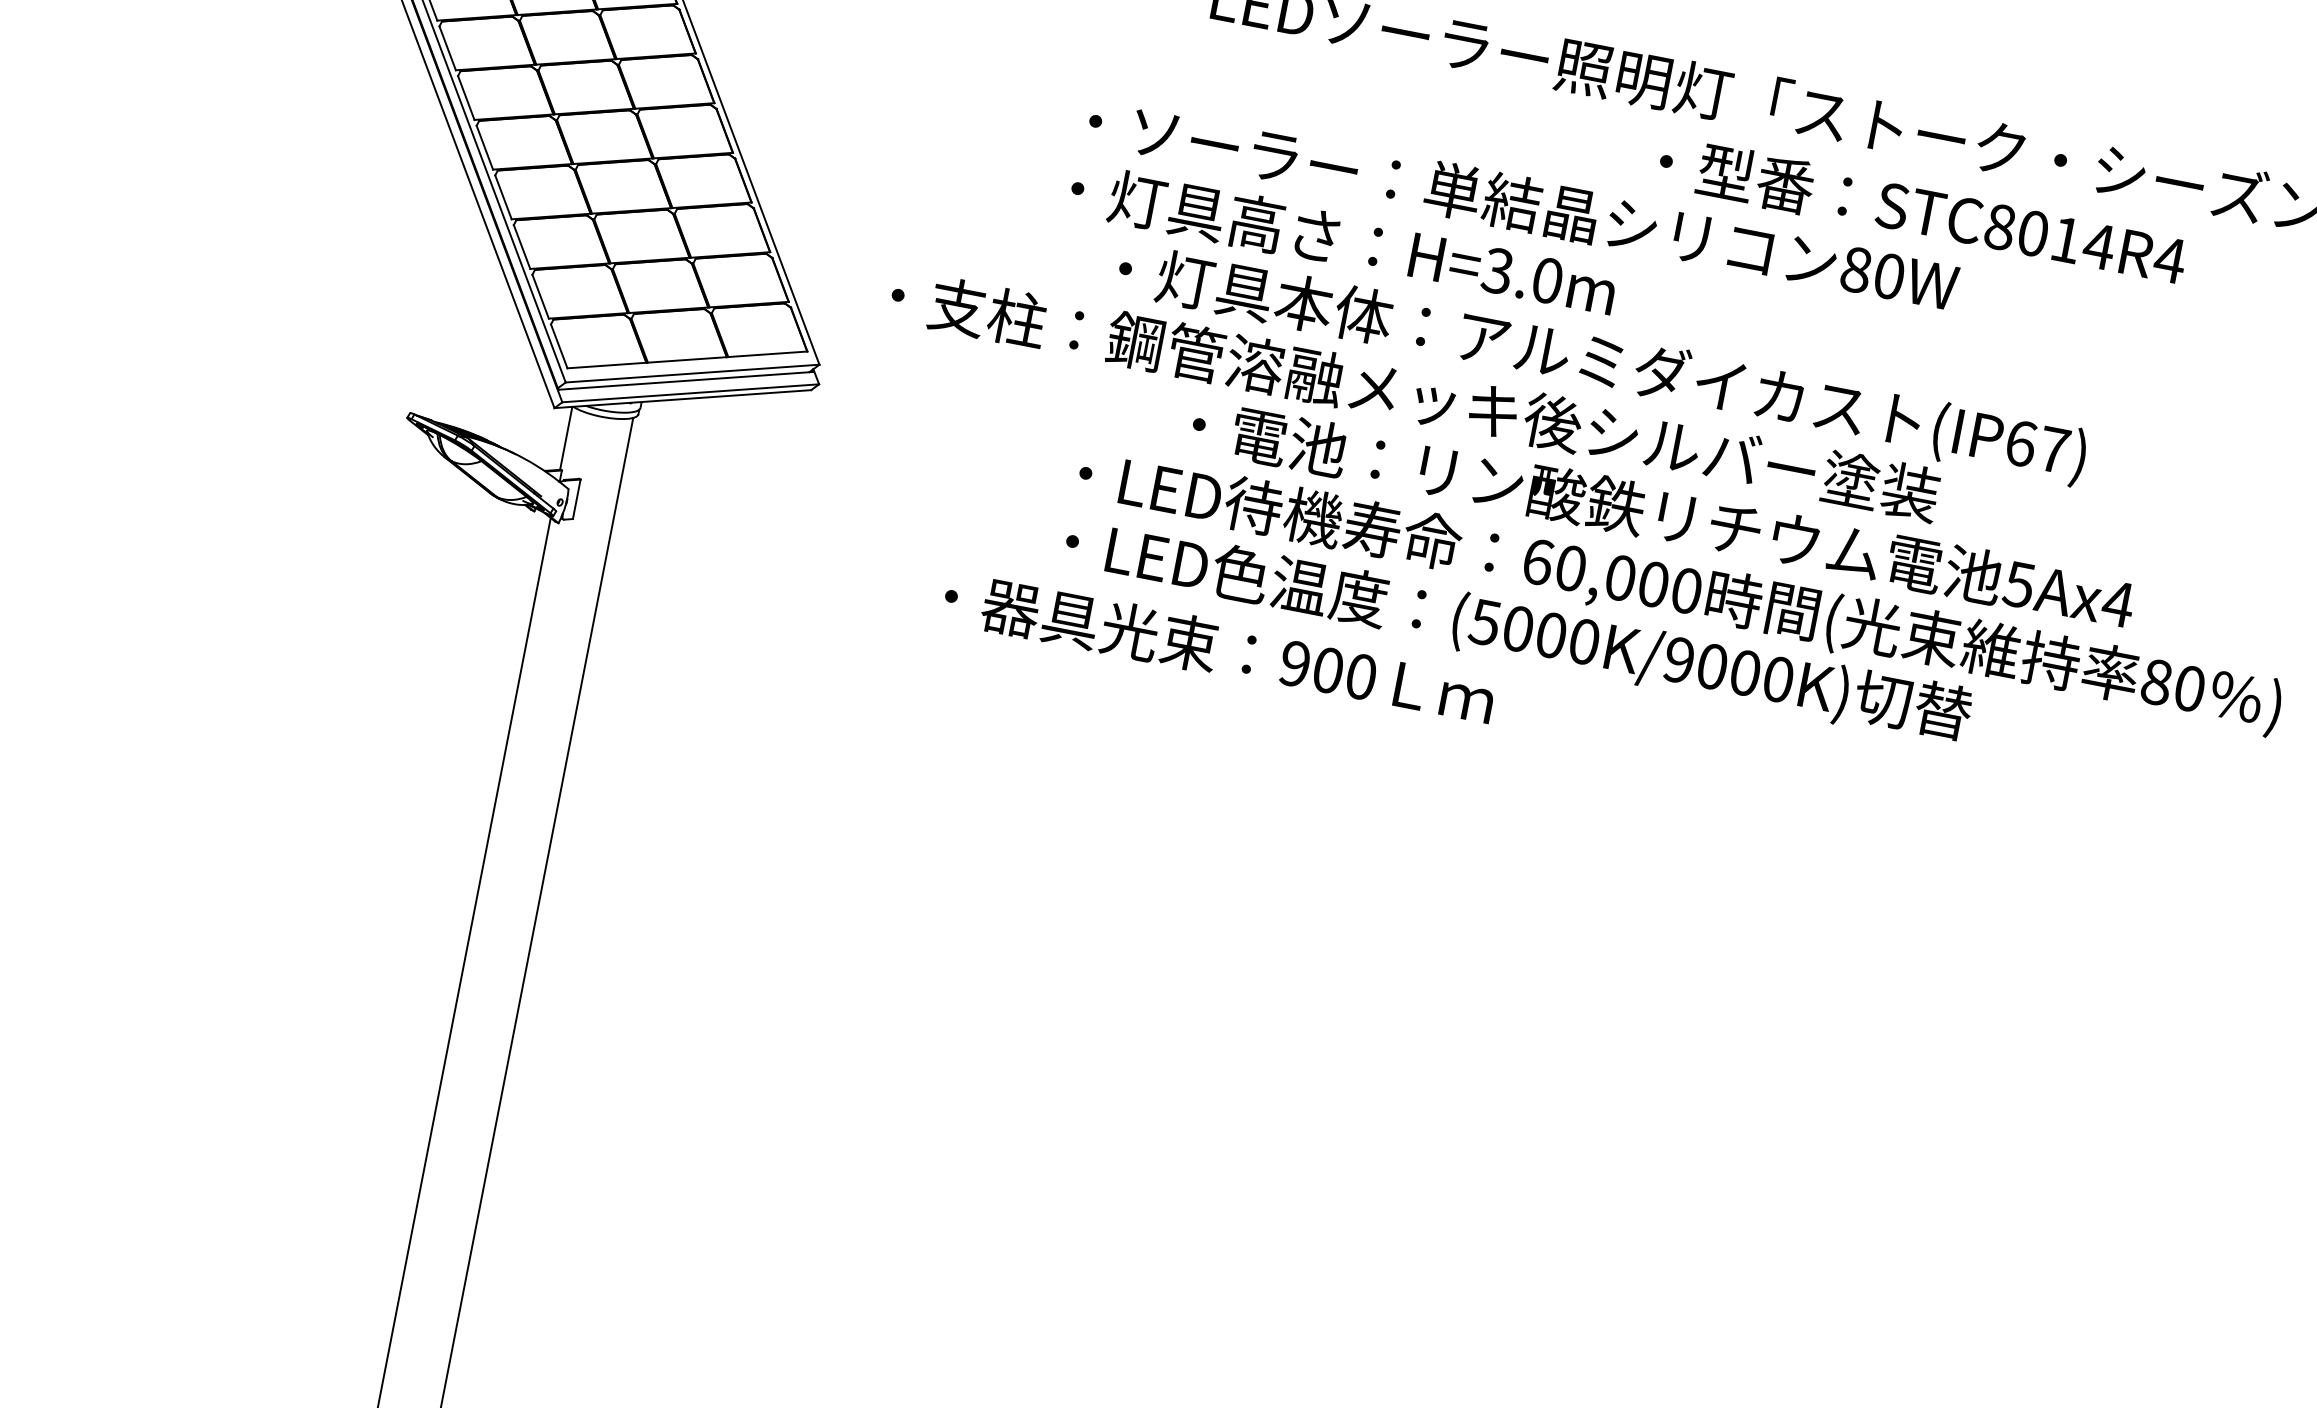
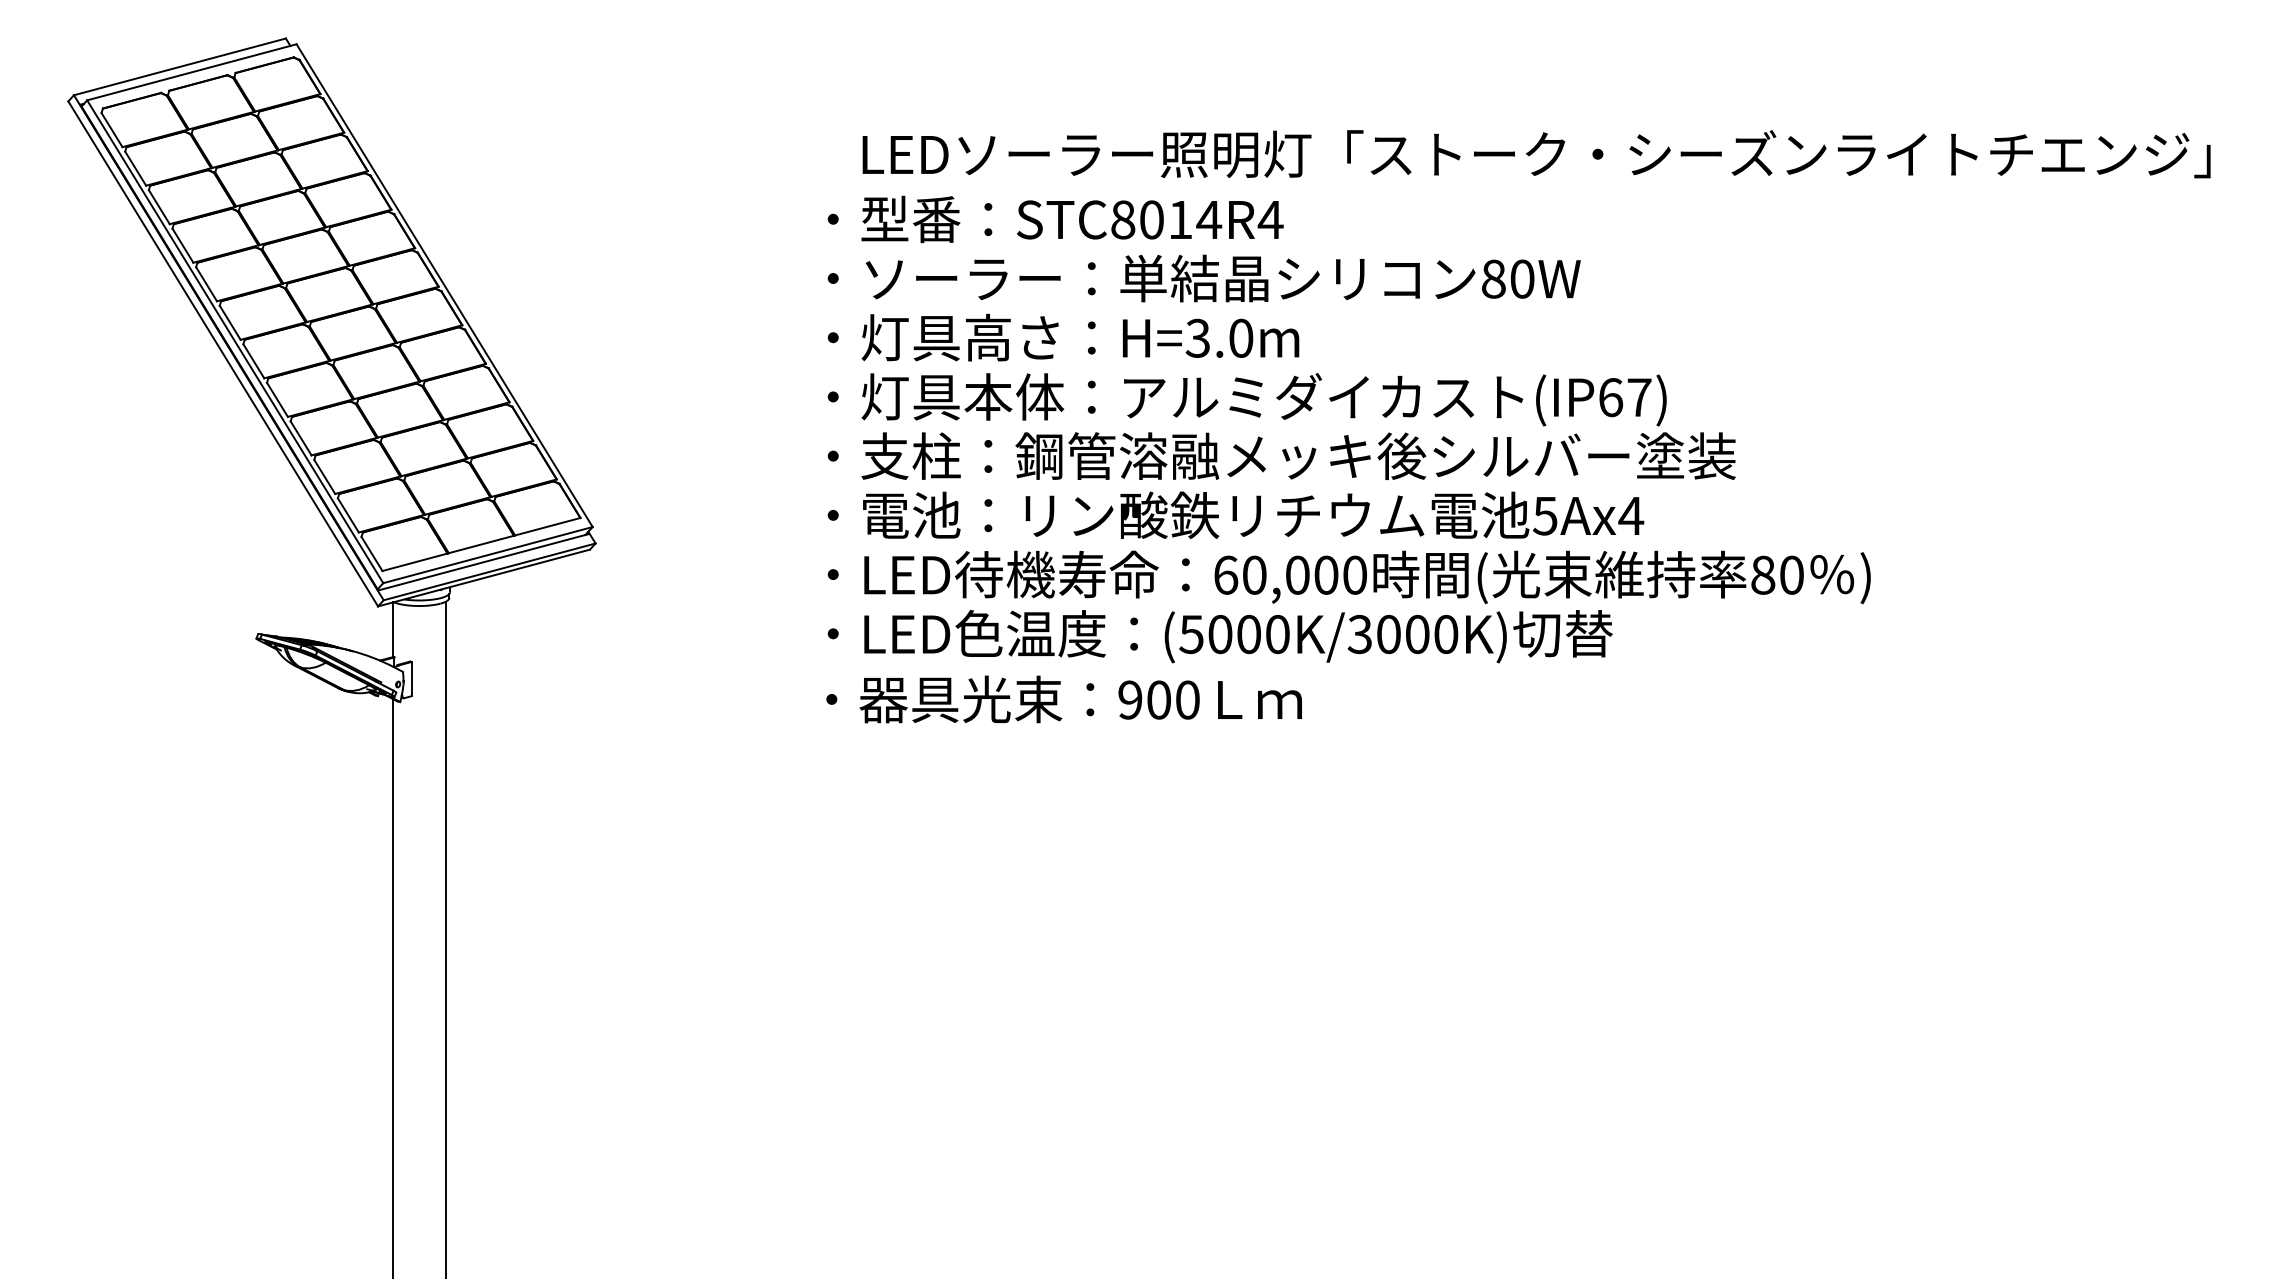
text: (1522, 204) -> (1203, 278), moved
text: (1922, 210) -> (1055, 218), moved
text: (1343, 239) -> (1063, 337), moved
text: (1414, 394) -> (1281, 455), moved
text: (1662, 513) -> (1235, 514), moved
text: (1218, 648) -> (1063, 699), moved
text: (1678, 660) -> (1359, 634), (5000K/9000K) -> (5000K/3000K)

